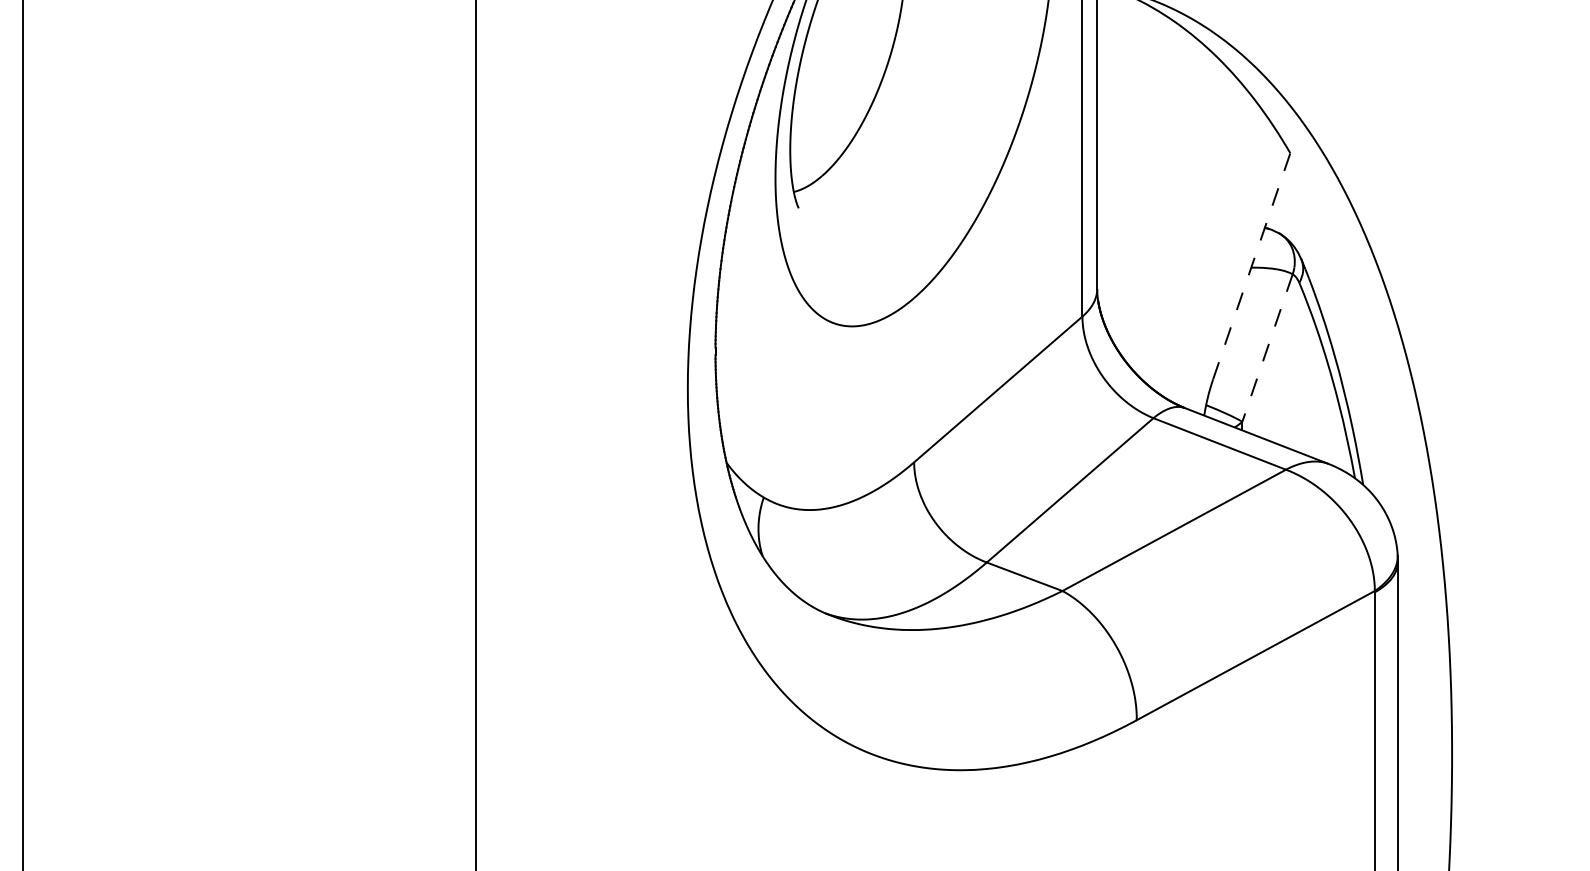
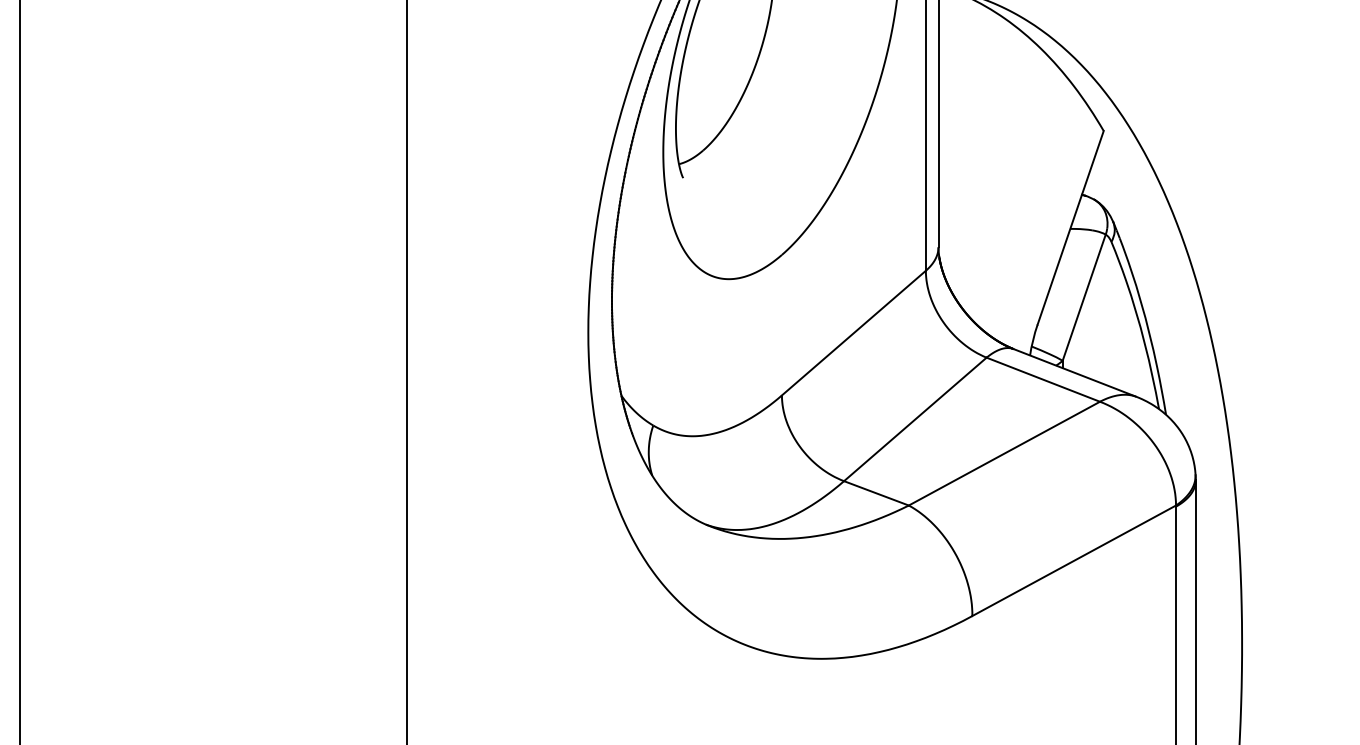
line: (1251, 265) -> (1070, 227), dashed -> solid
line: (1267, 347) -> (1084, 297), dashed -> solid

